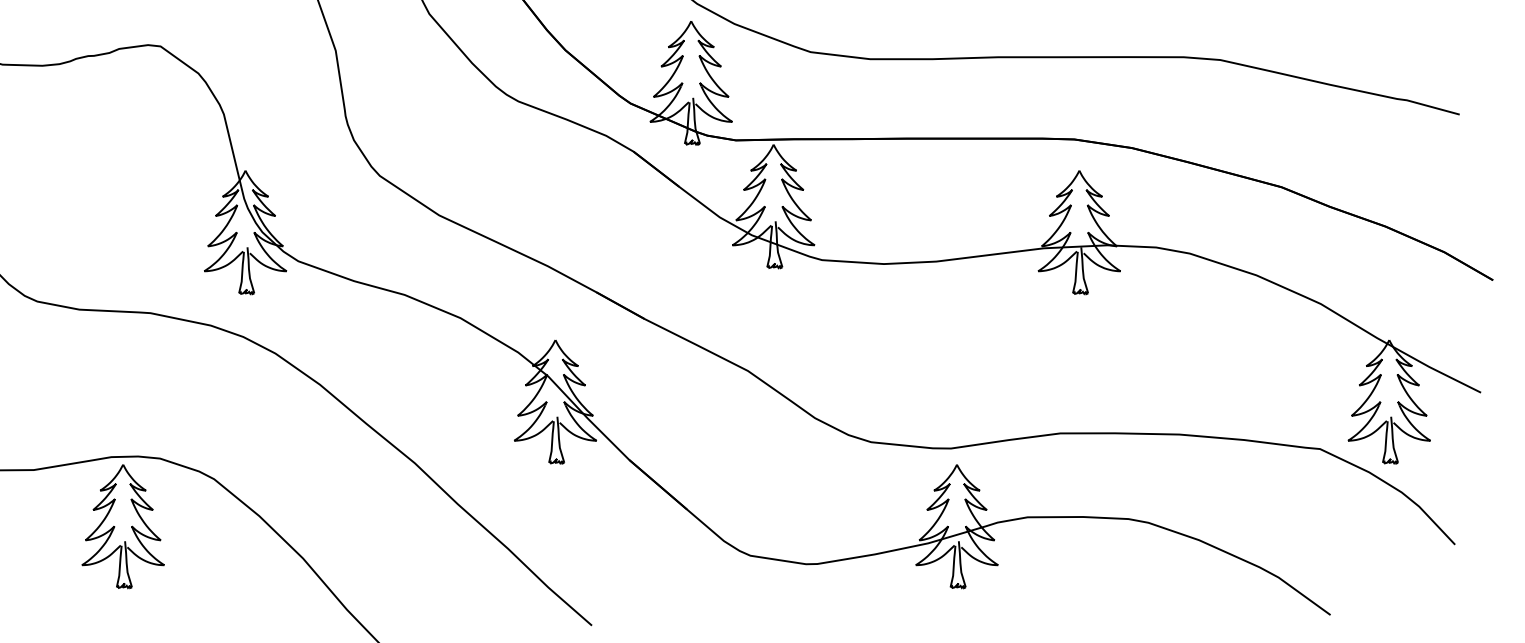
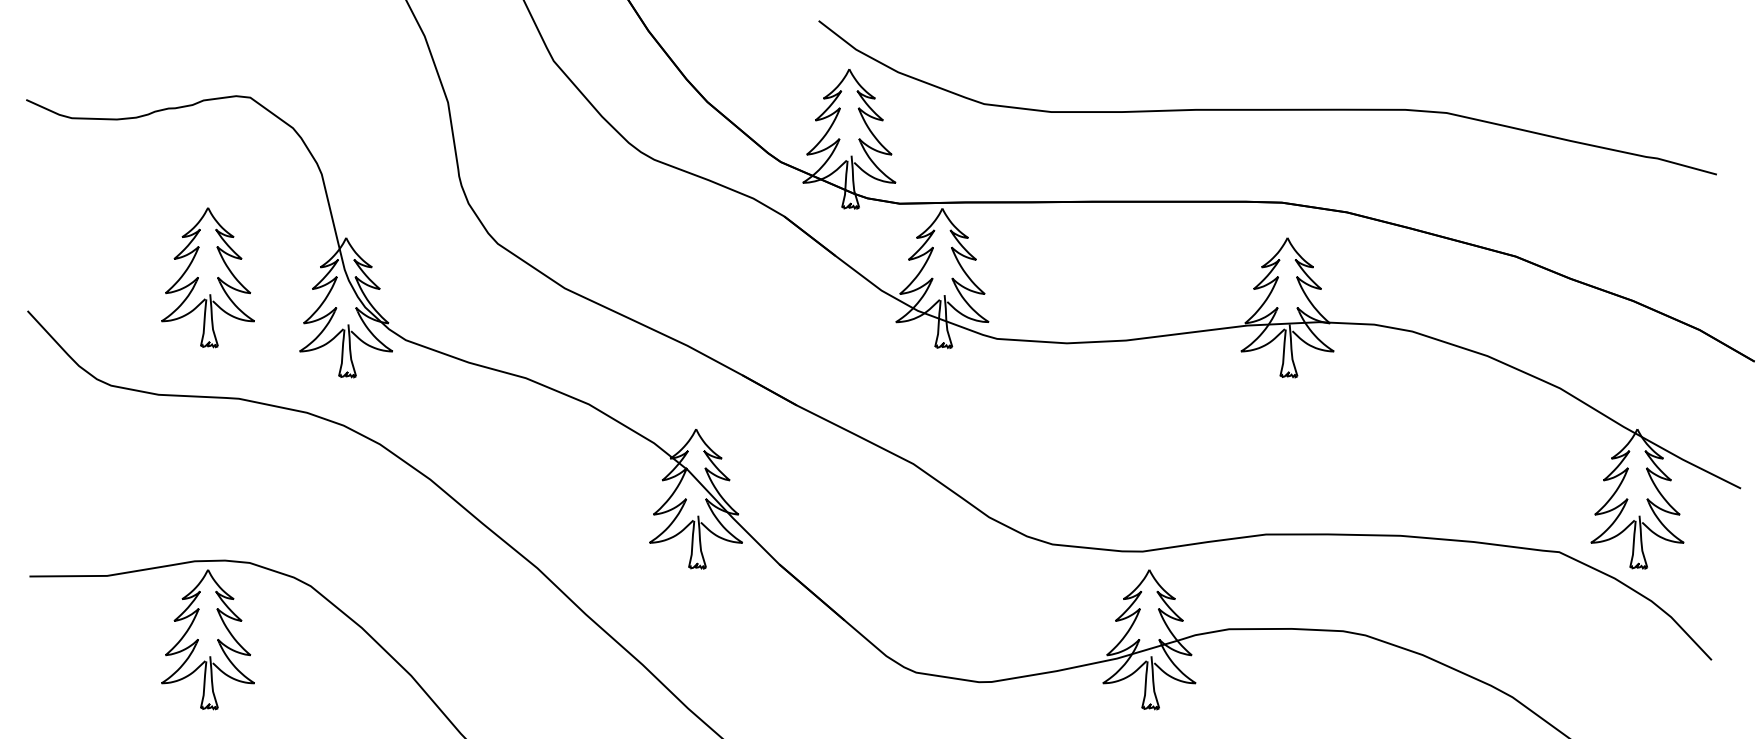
part: (122, 205) -> (207, 277), added

